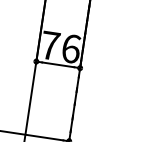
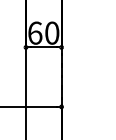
text: (60, 46) -> (43, 32), 76 -> 60

